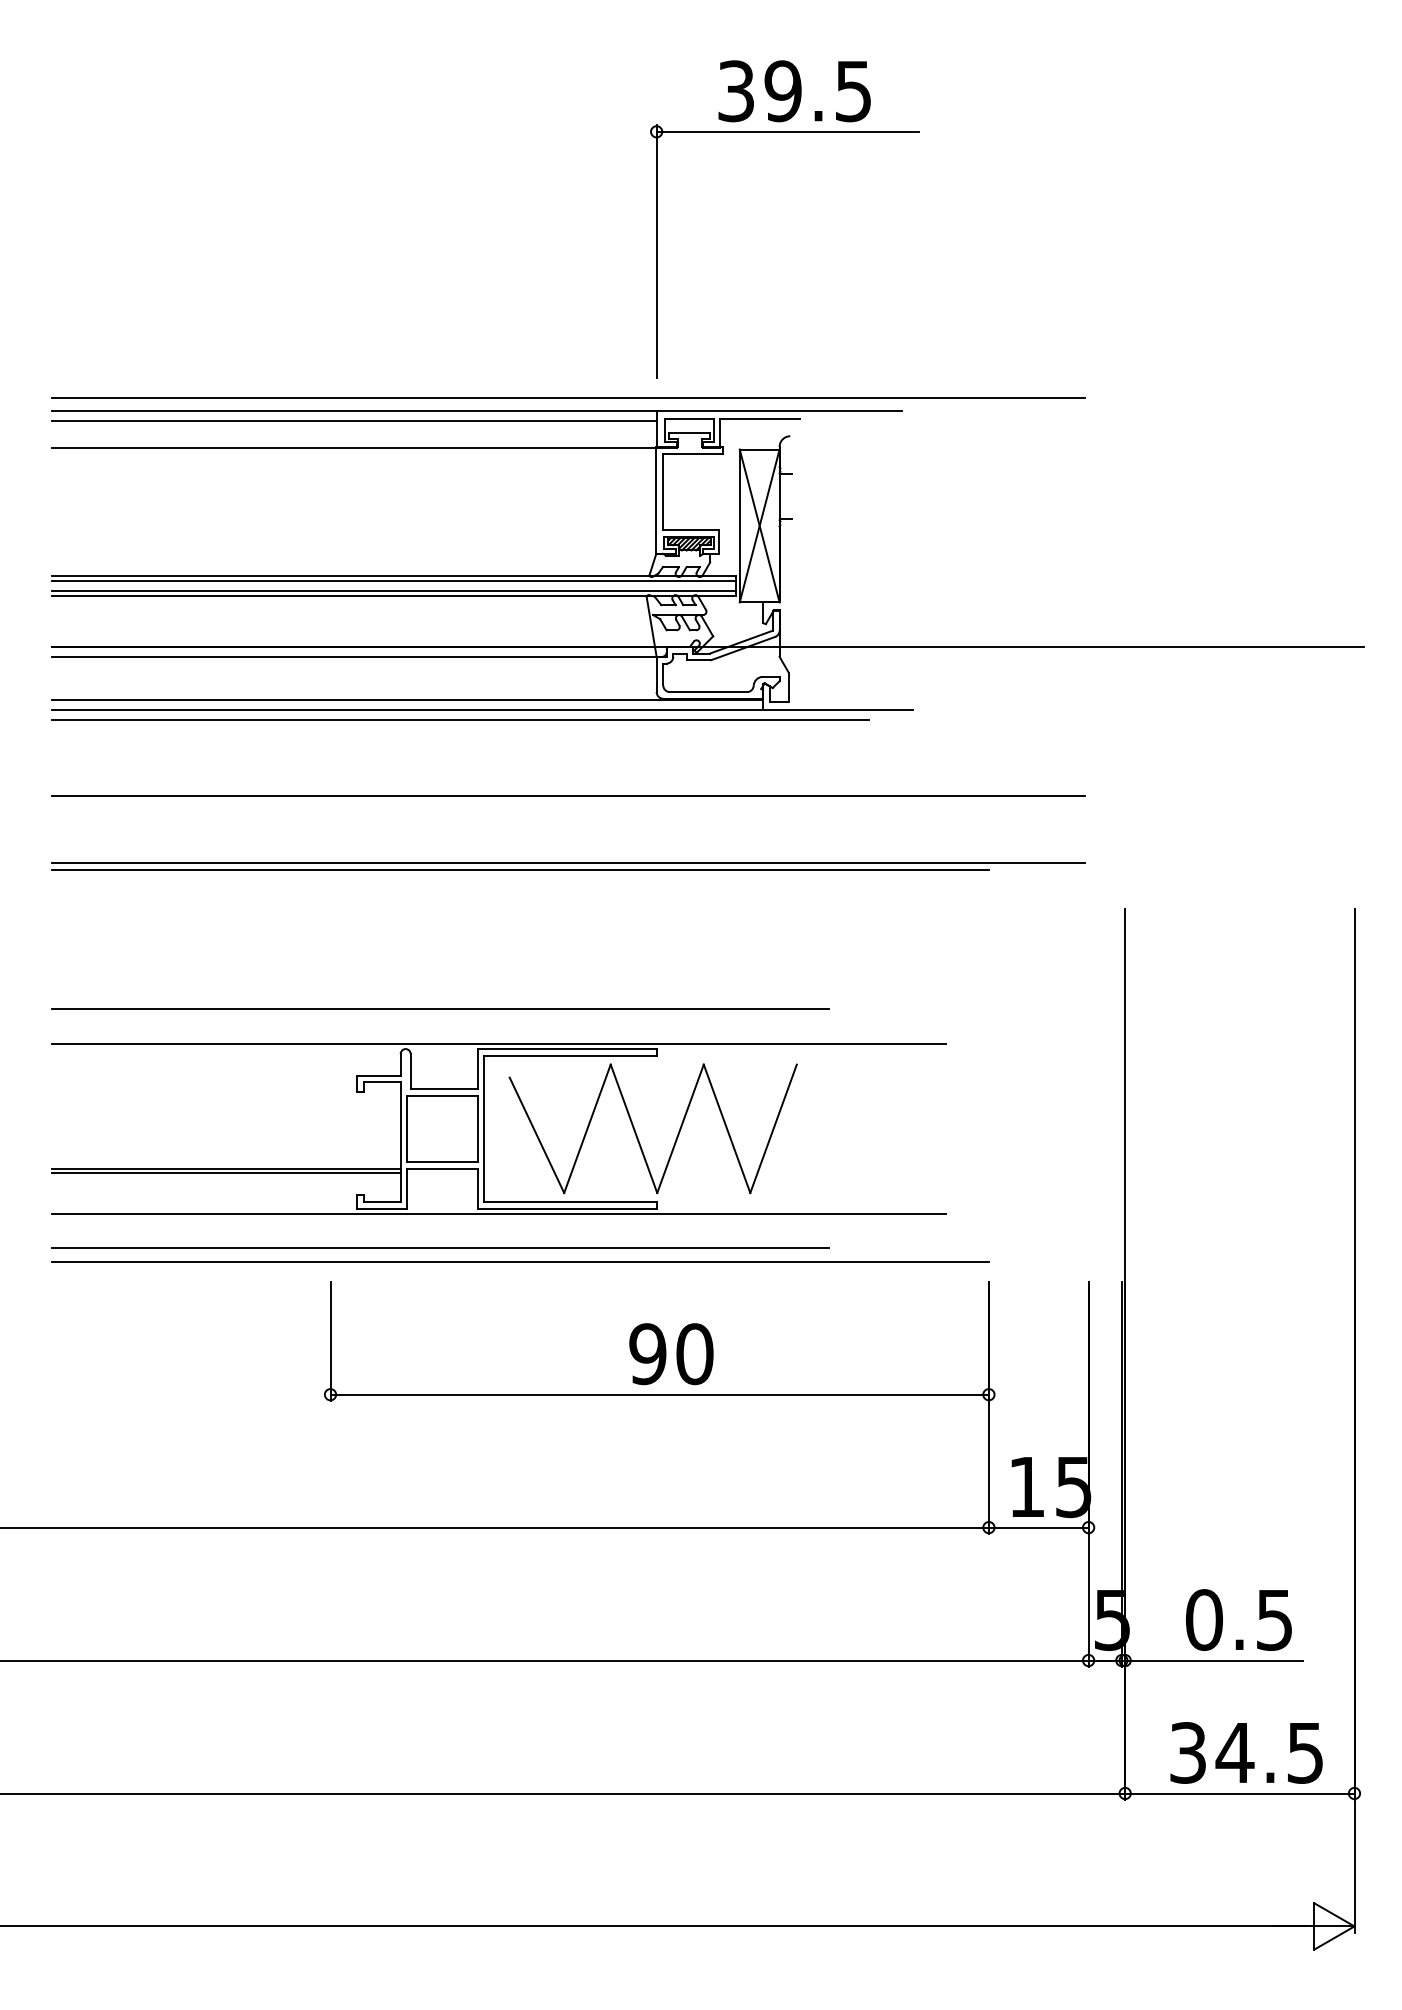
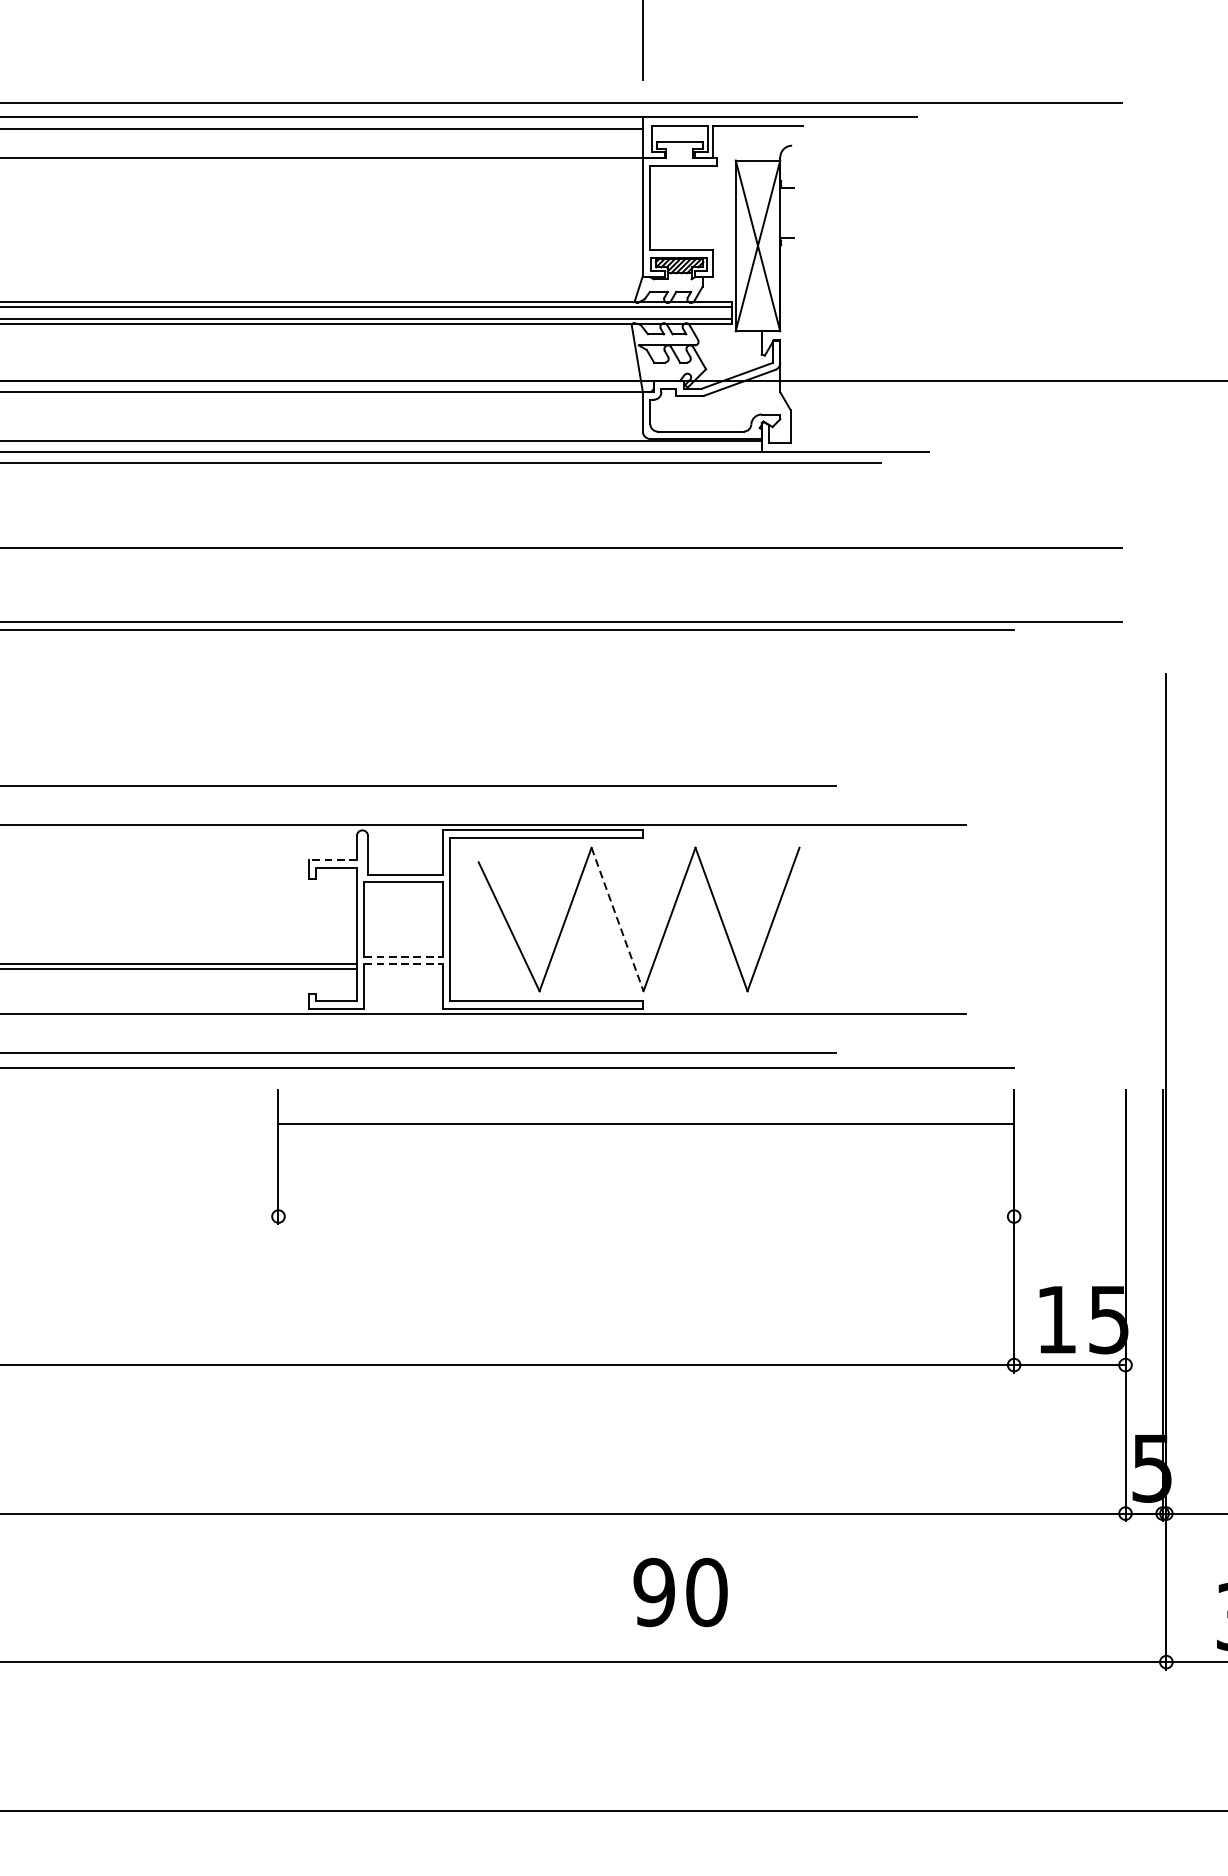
line: (379, 1075) -> (333, 859), solid -> dashed
line: (634, 1129) -> (618, 920), solid -> dashed
line: (443, 1162) -> (404, 957), solid -> dashed
line: (443, 1168) -> (404, 963), solid -> dashed
text: (671, 1354) -> (680, 1592), moved
line: (659, 1394) -> (646, 1123), moved

